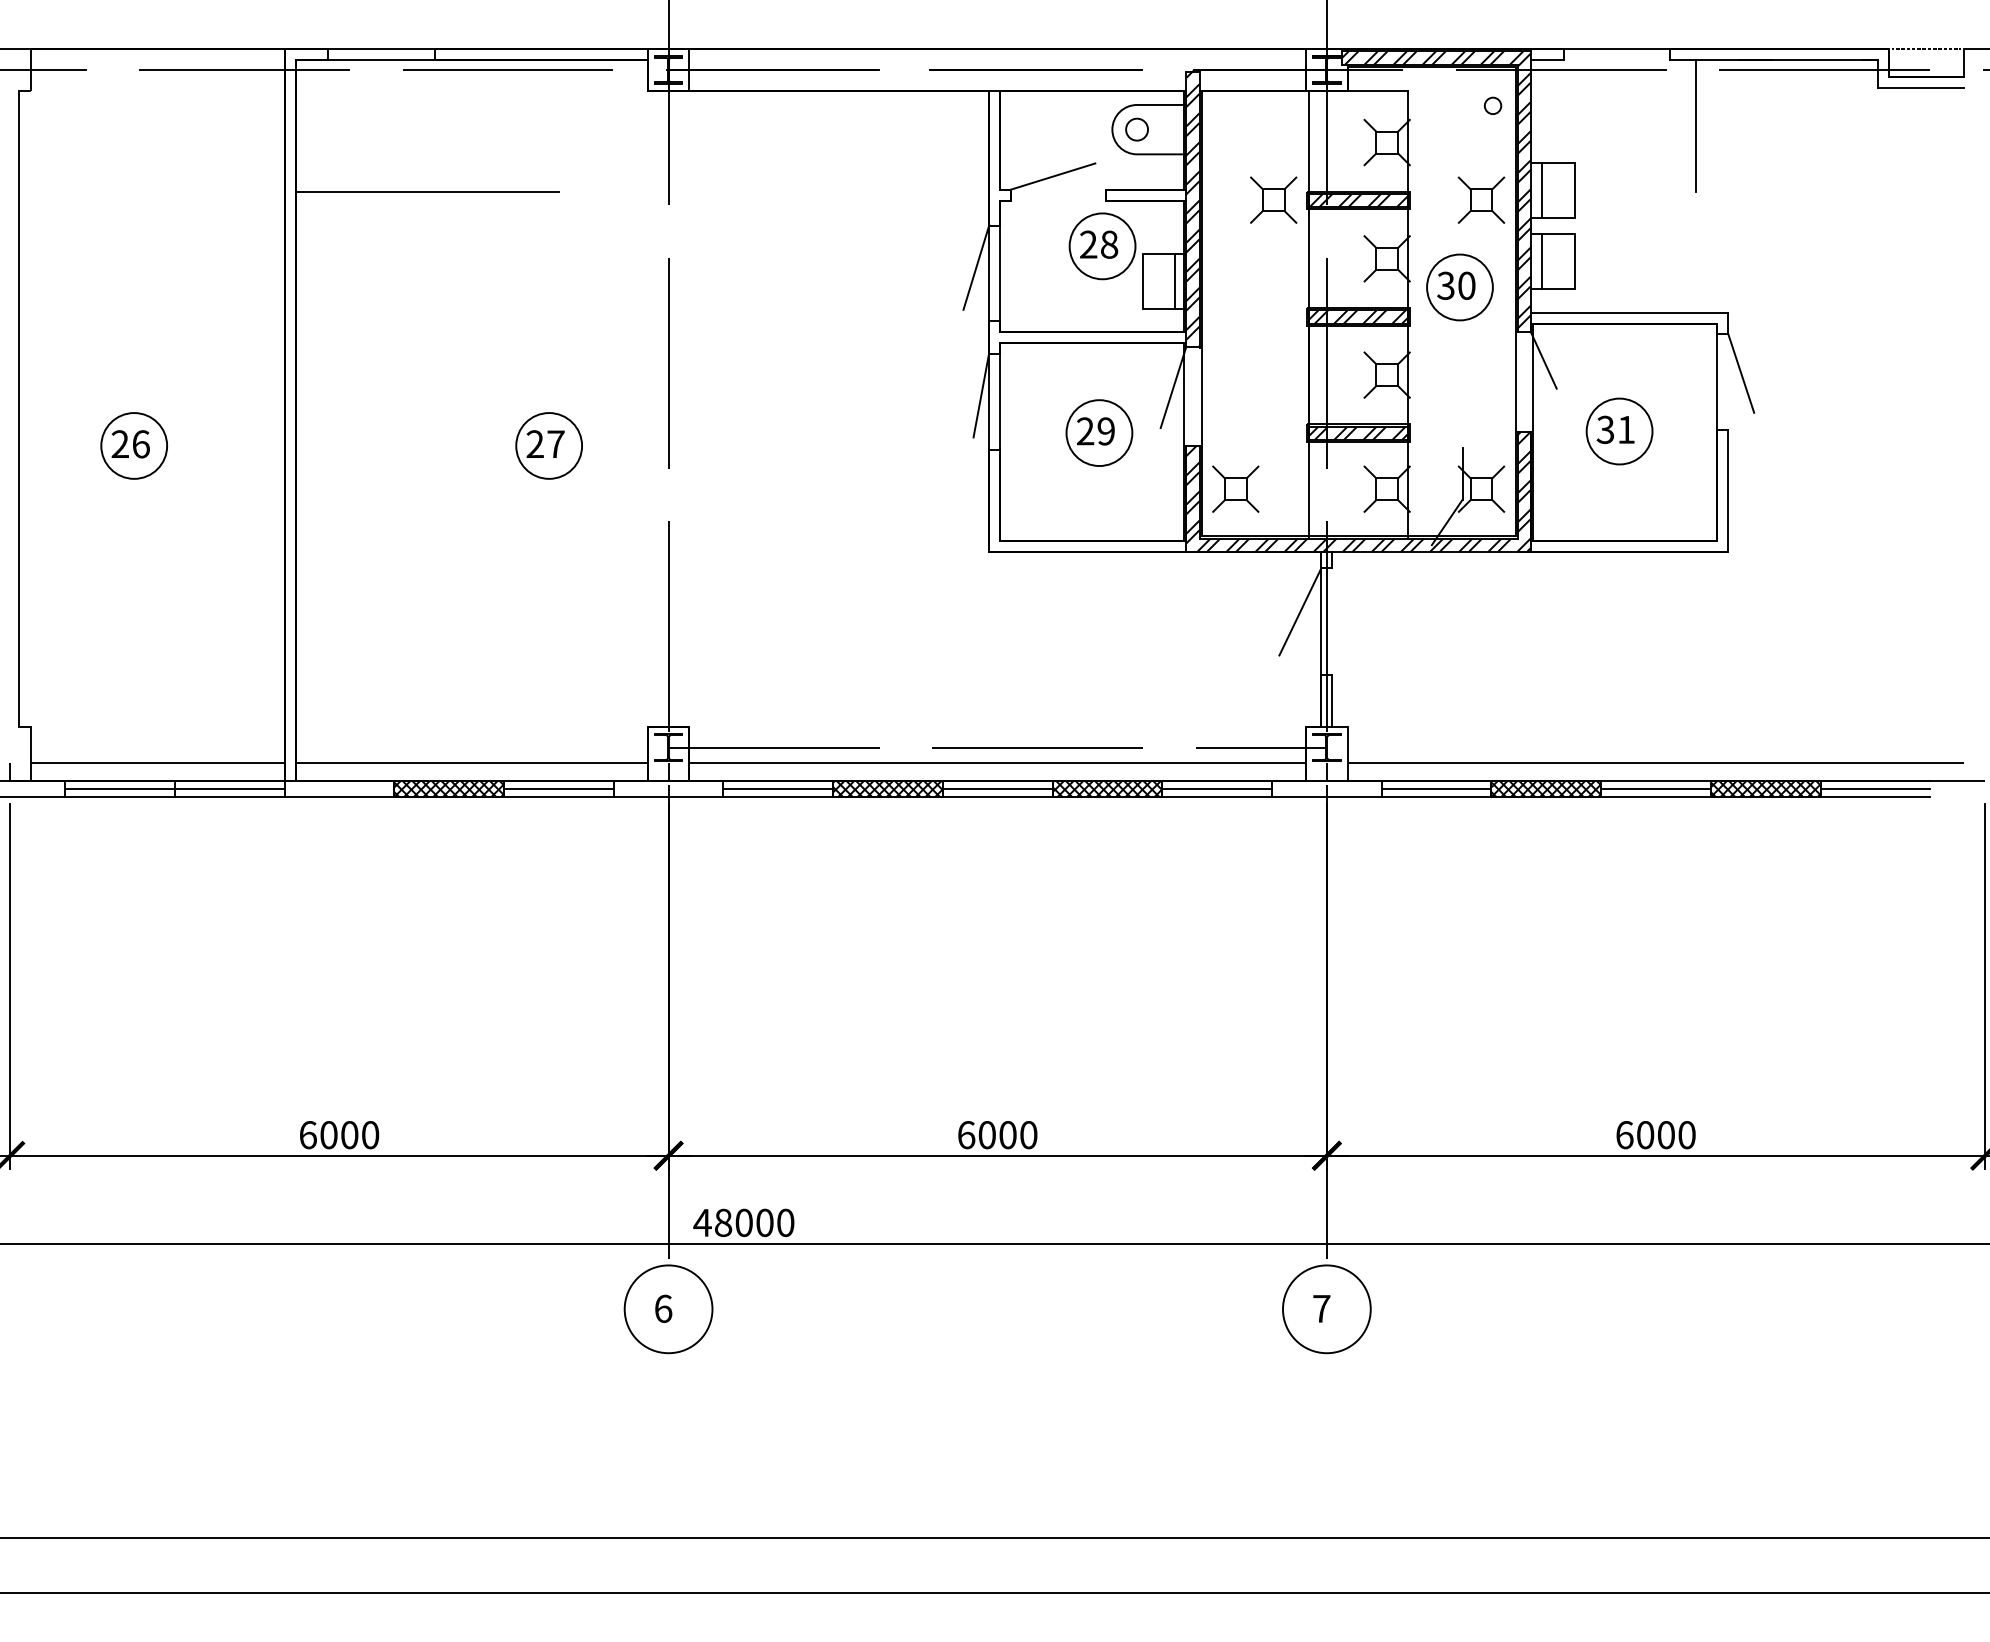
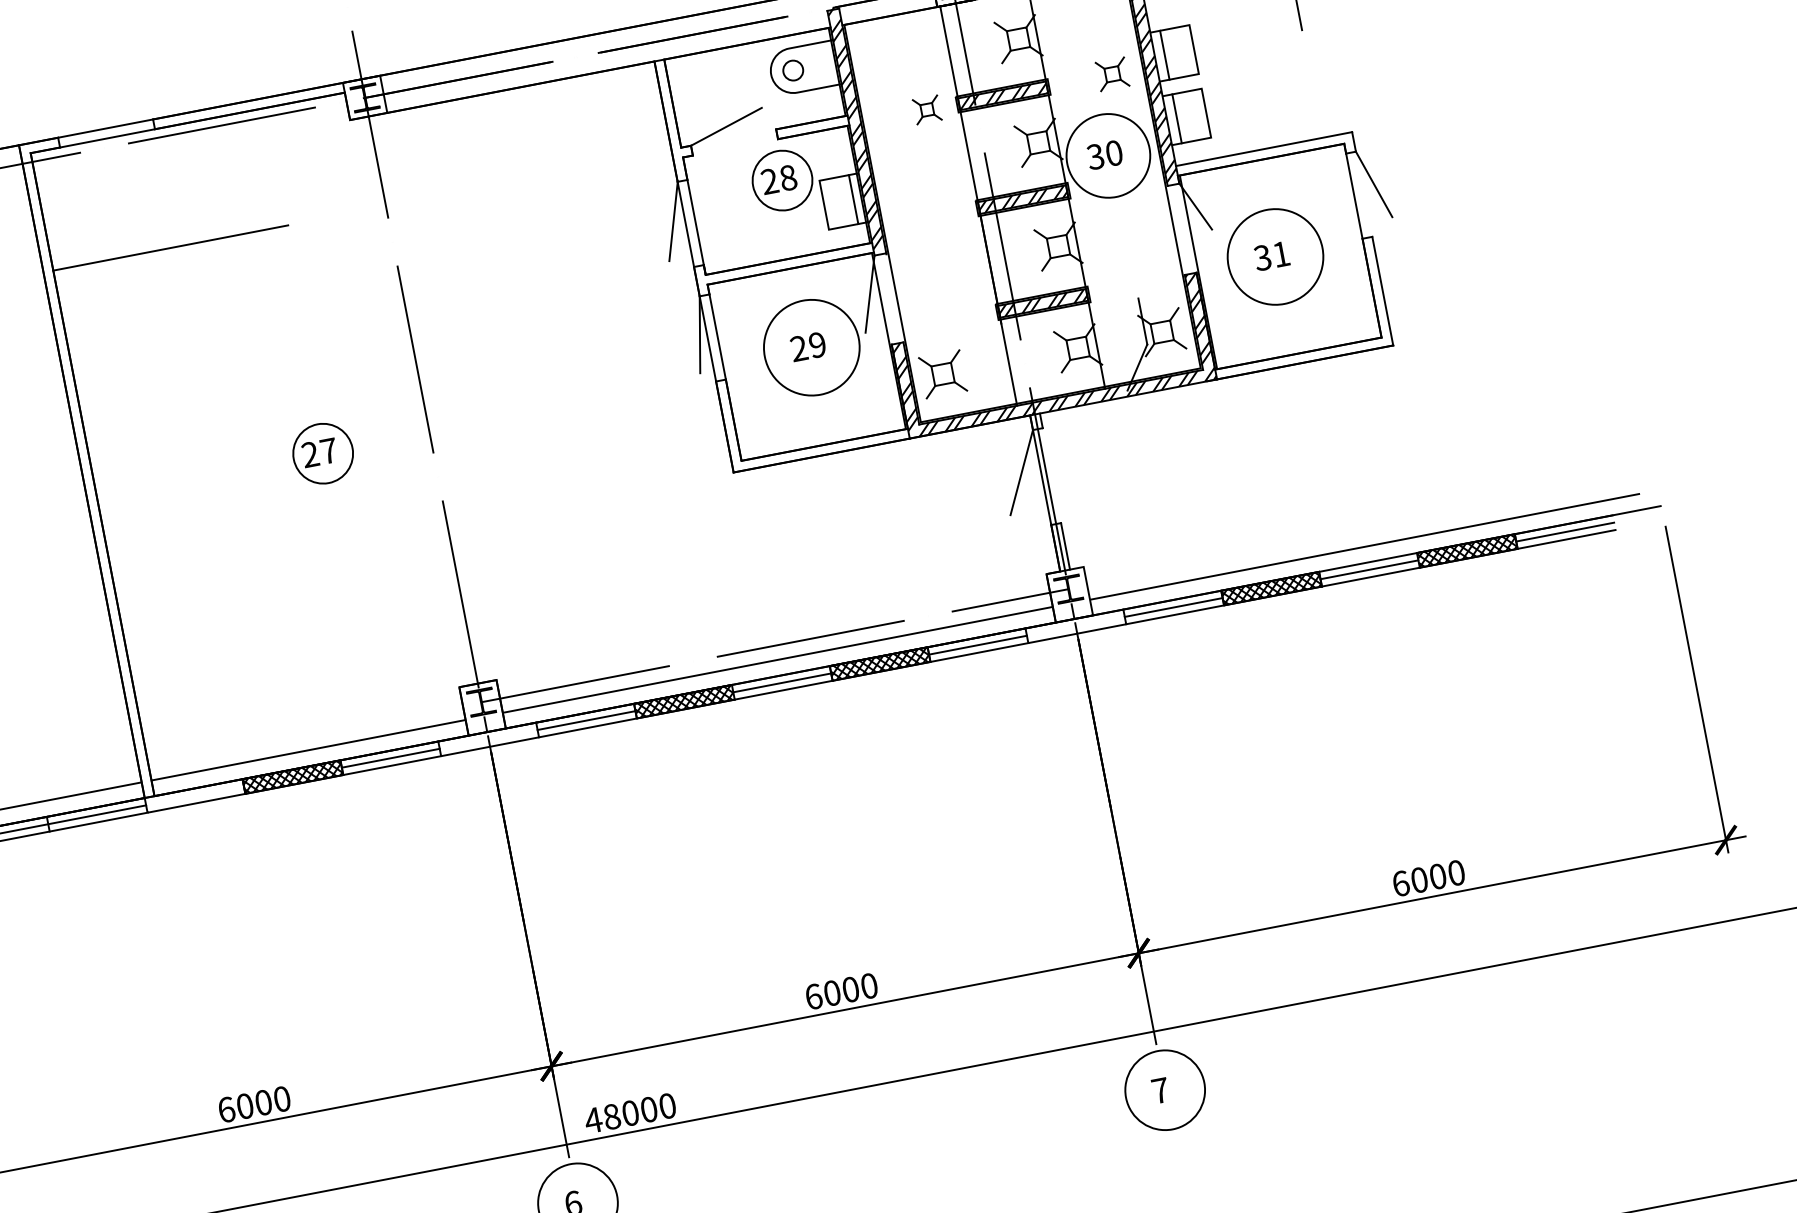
part: (1273, 199) -> (926, 109), size x0.6
part: (1481, 199) -> (1112, 73), size x0.7
circle: (1459, 287) -> (1107, 155), size x1.4
circle: (1619, 431) -> (1275, 256), size x1.6
circle: (1099, 433) -> (811, 348), size x1.6

